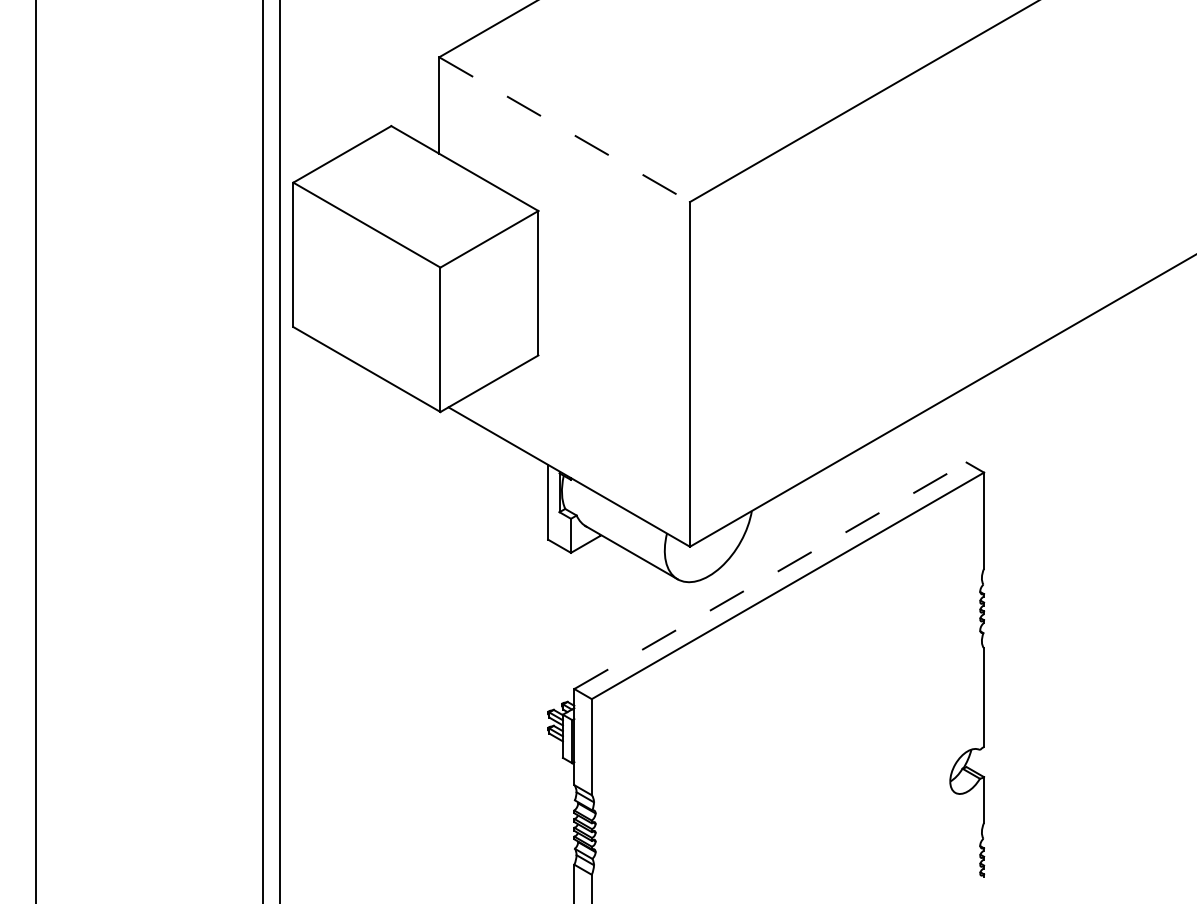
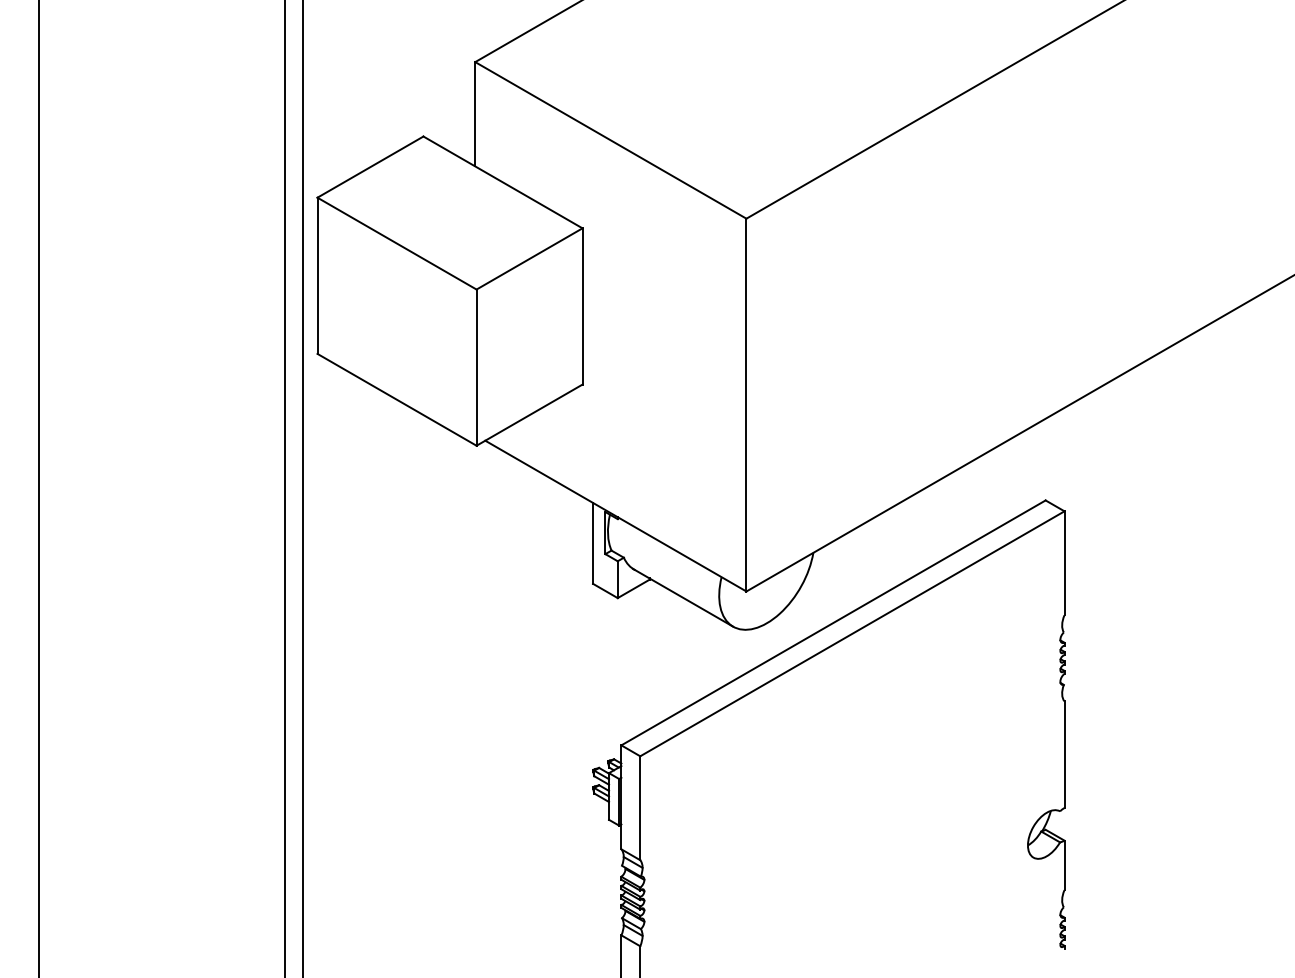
line: (564, 129) -> (610, 140), dashed -> solid
line: (770, 575) -> (833, 622), dashed -> solid

